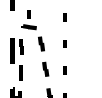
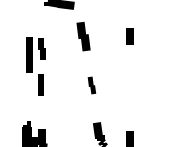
part: (16, 59) -> (34, 66), size x0.7
part: (45, 68) -> (91, 84), size x0.6
line: (64, 70) -> (128, 87), removed

